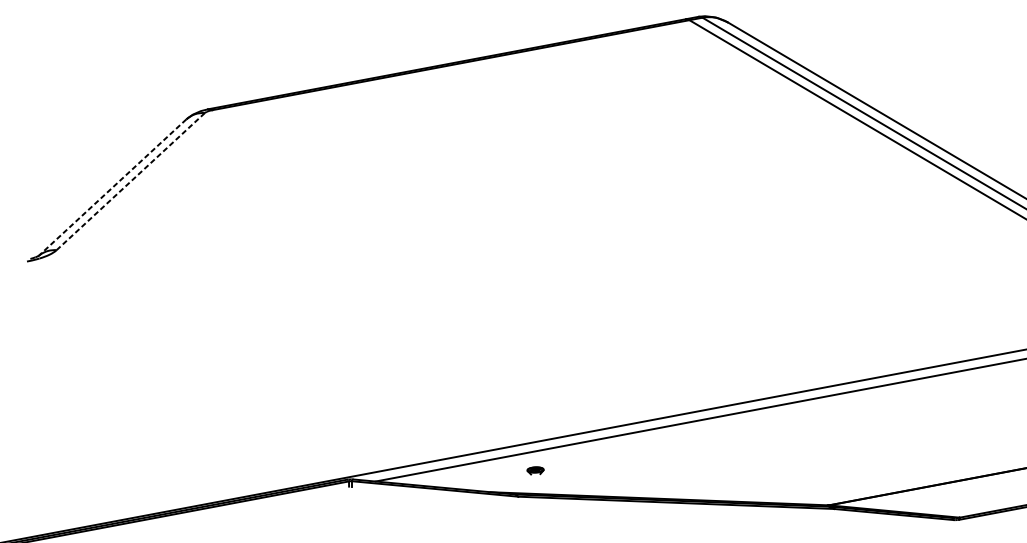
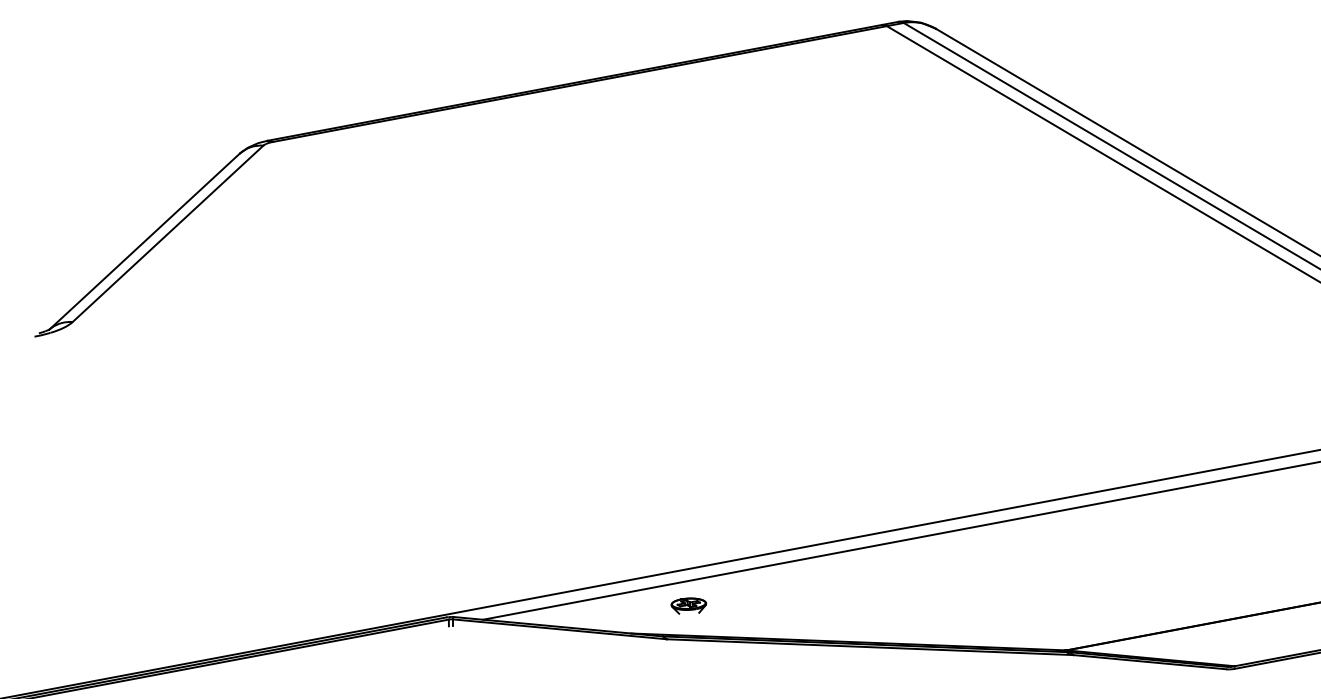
line: (131, 181) -> (168, 233), dashed -> solid
line: (112, 187) -> (144, 241), dashed -> solid
part: (535, 470) -> (688, 605), size x1.67

